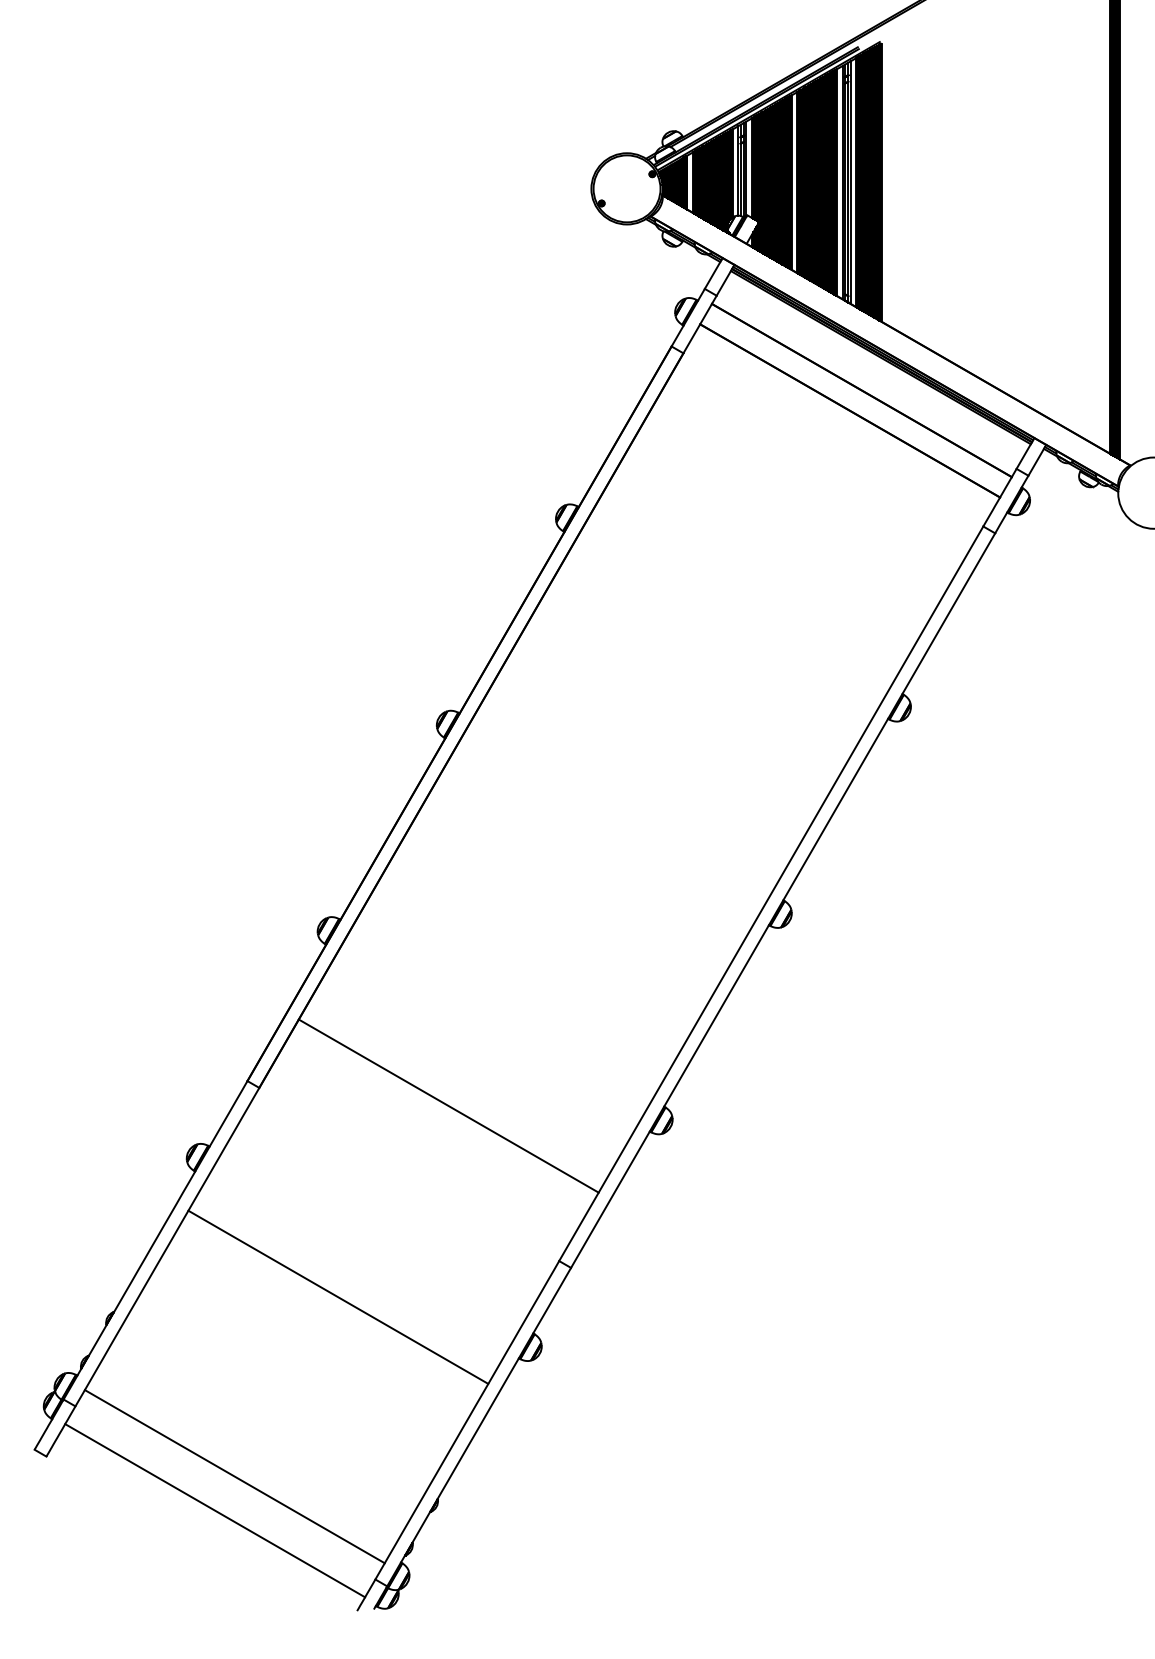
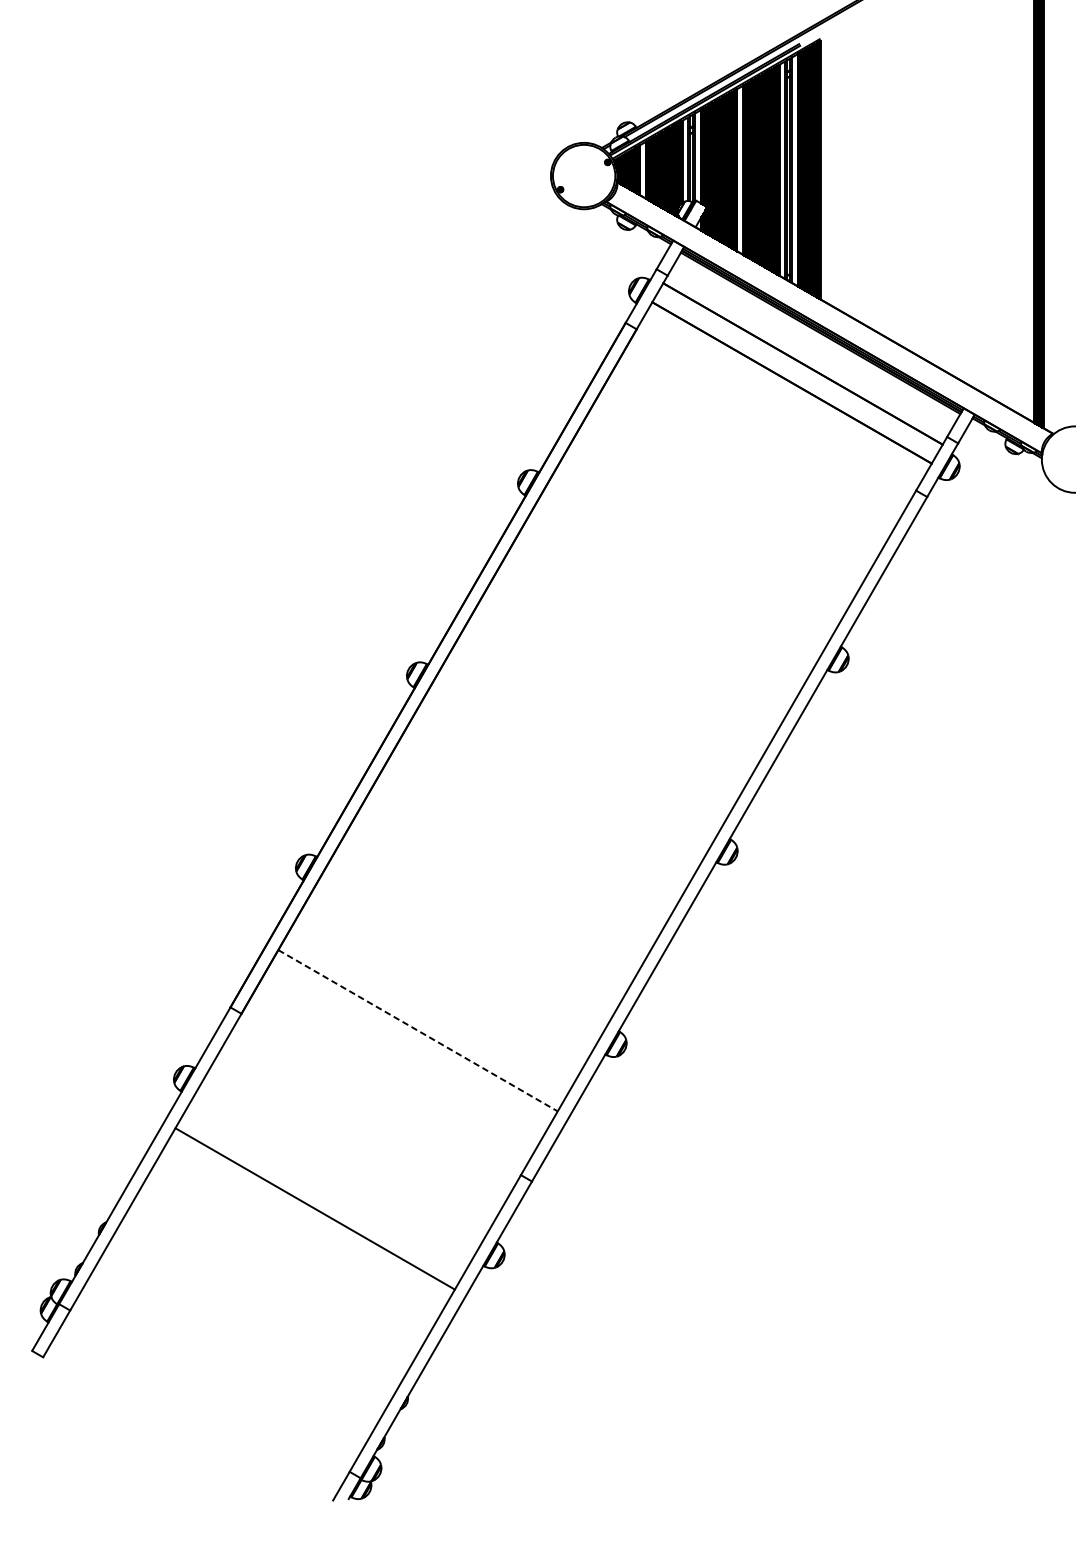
line: (449, 1106) -> (418, 1031), solid -> dashed
line: (234, 1476) -> (218, 1375), removed
line: (215, 1510) -> (200, 1407), removed

